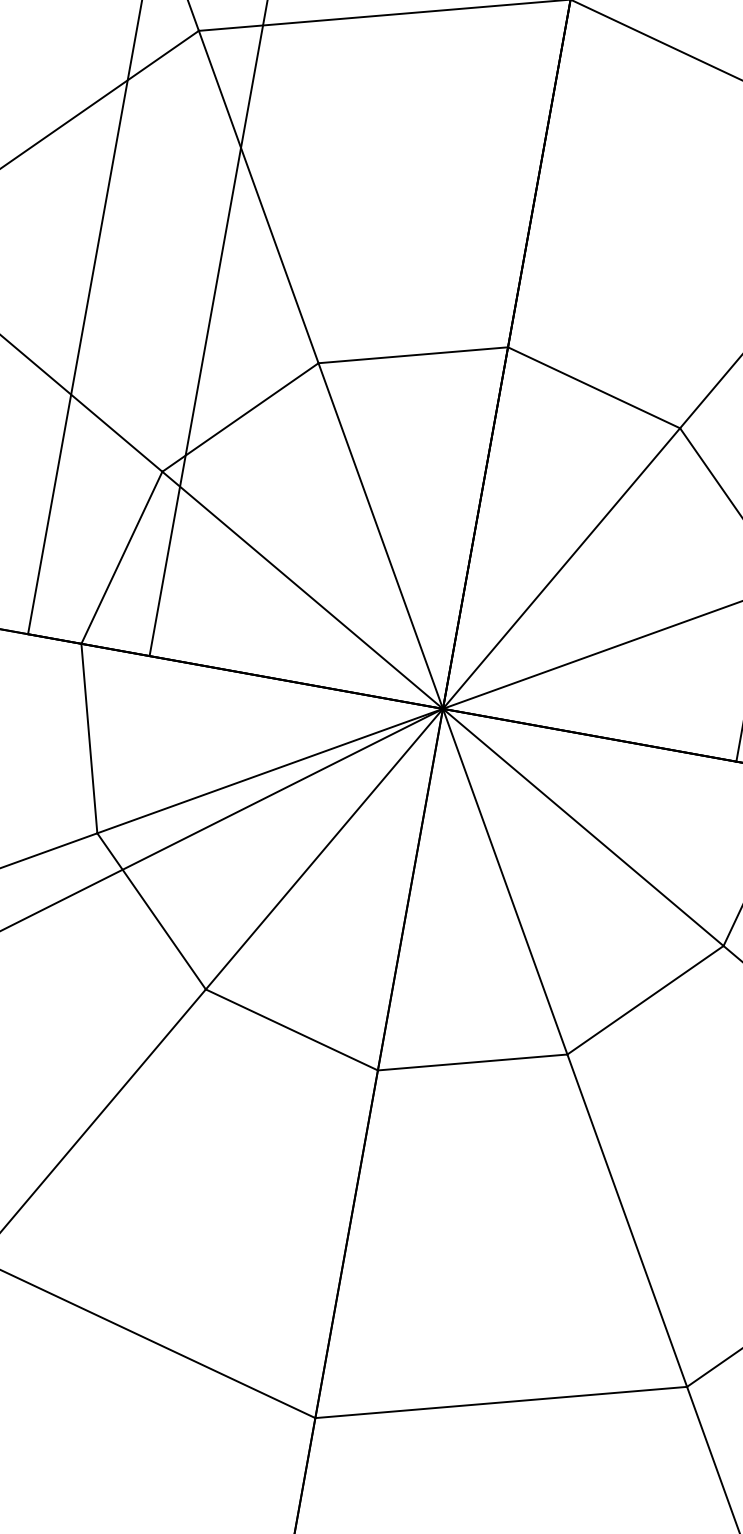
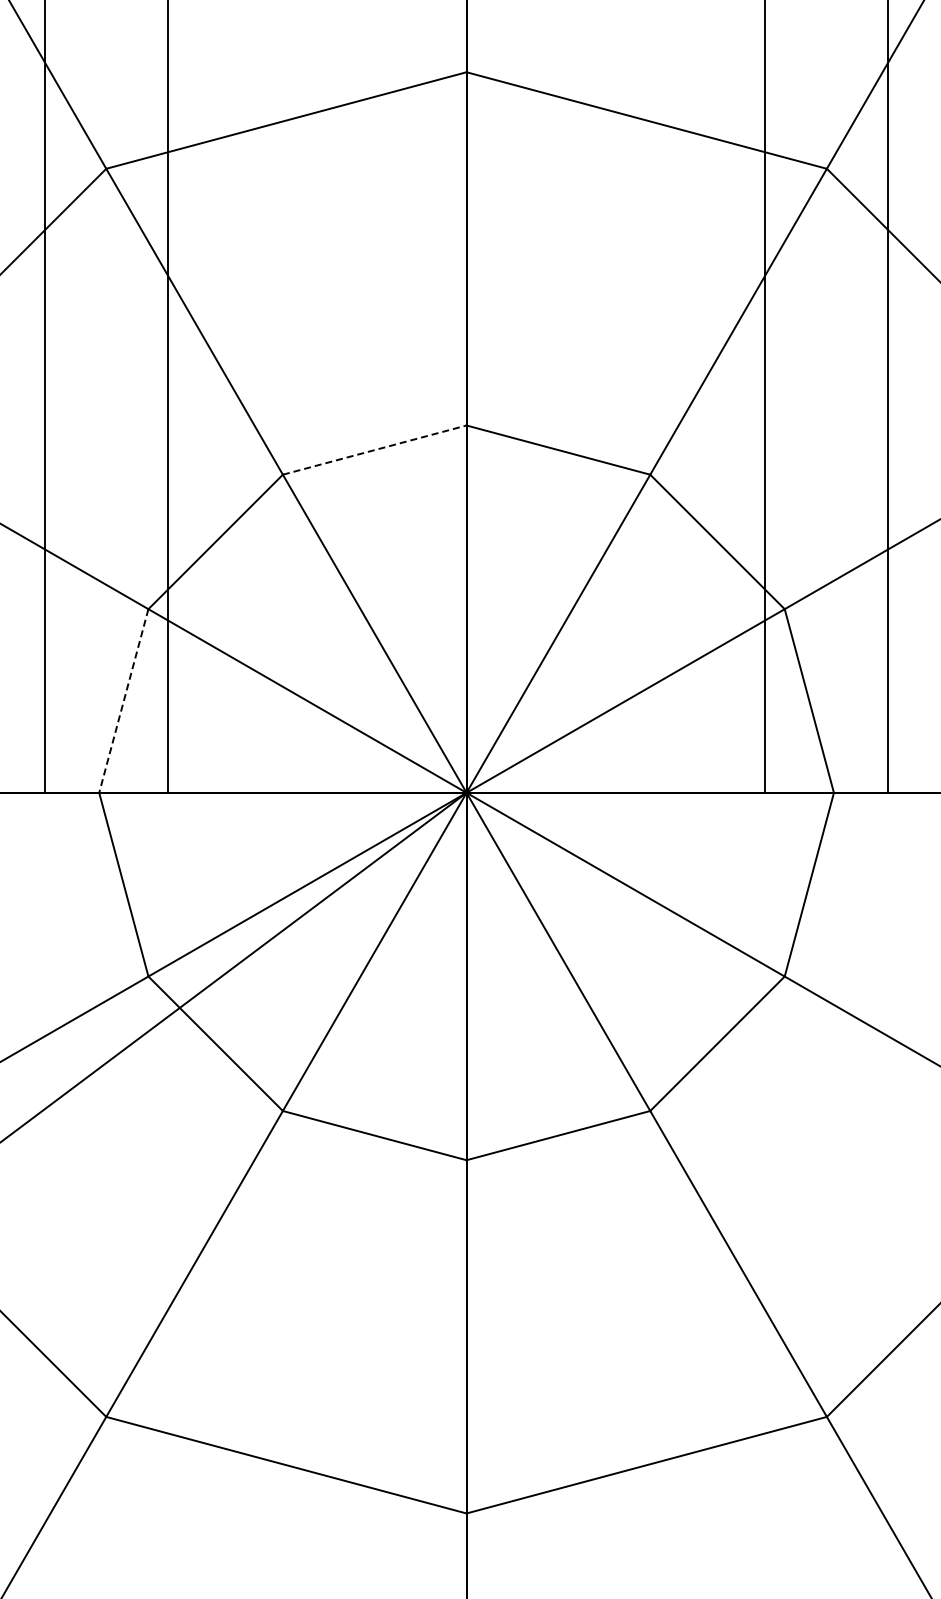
line: (414, 354) -> (375, 449), solid -> dashed
line: (121, 558) -> (123, 701), solid -> dashed

